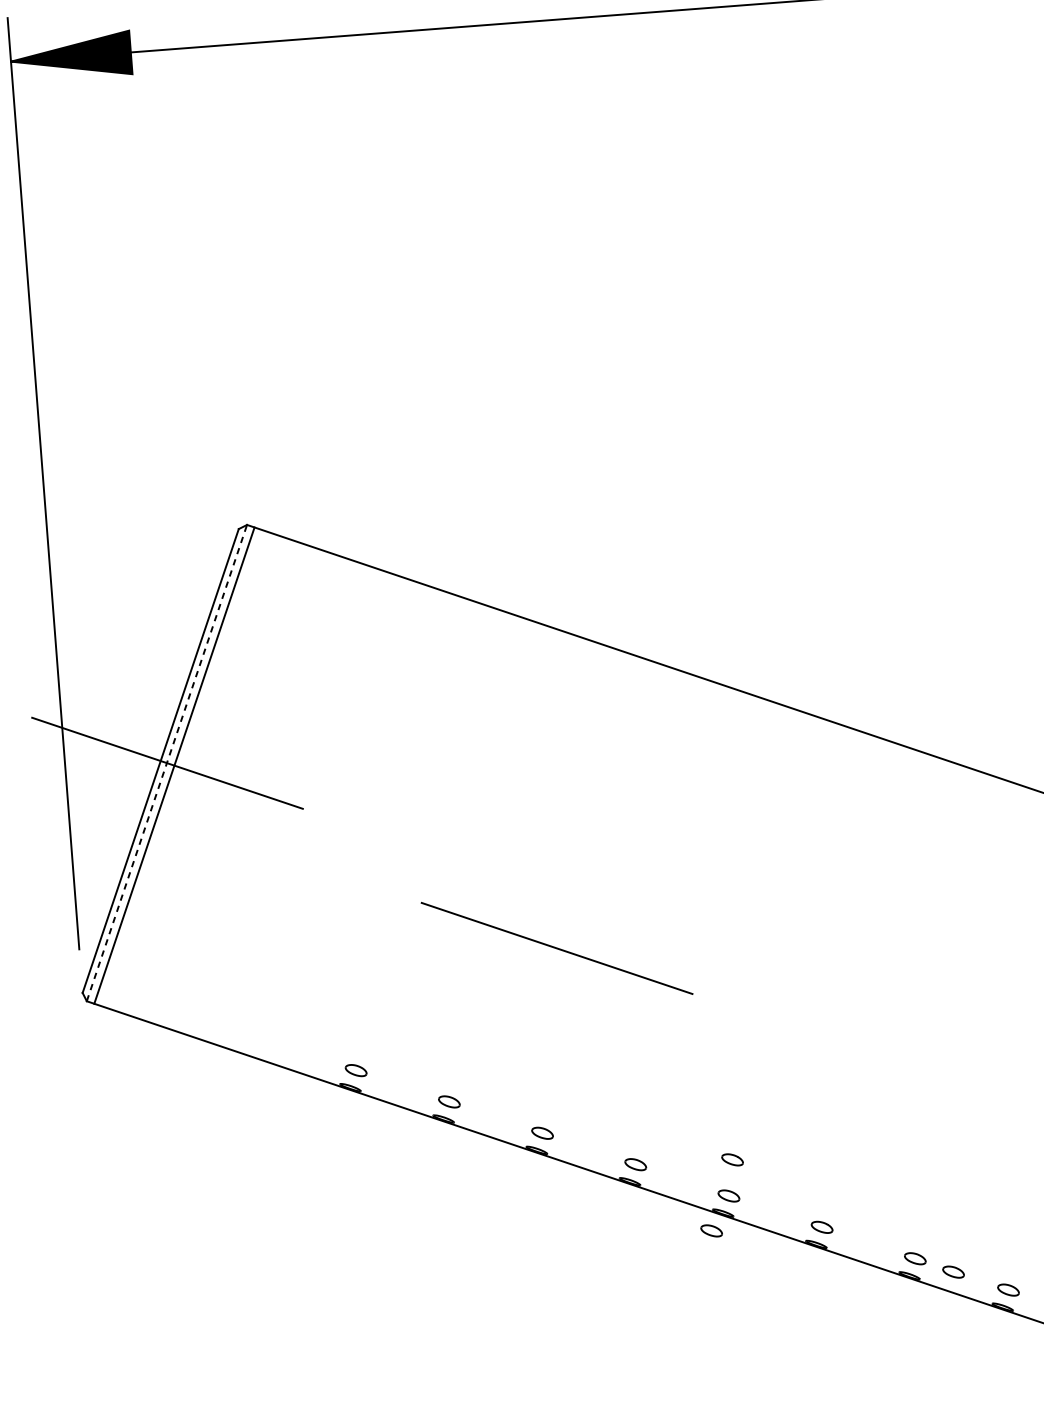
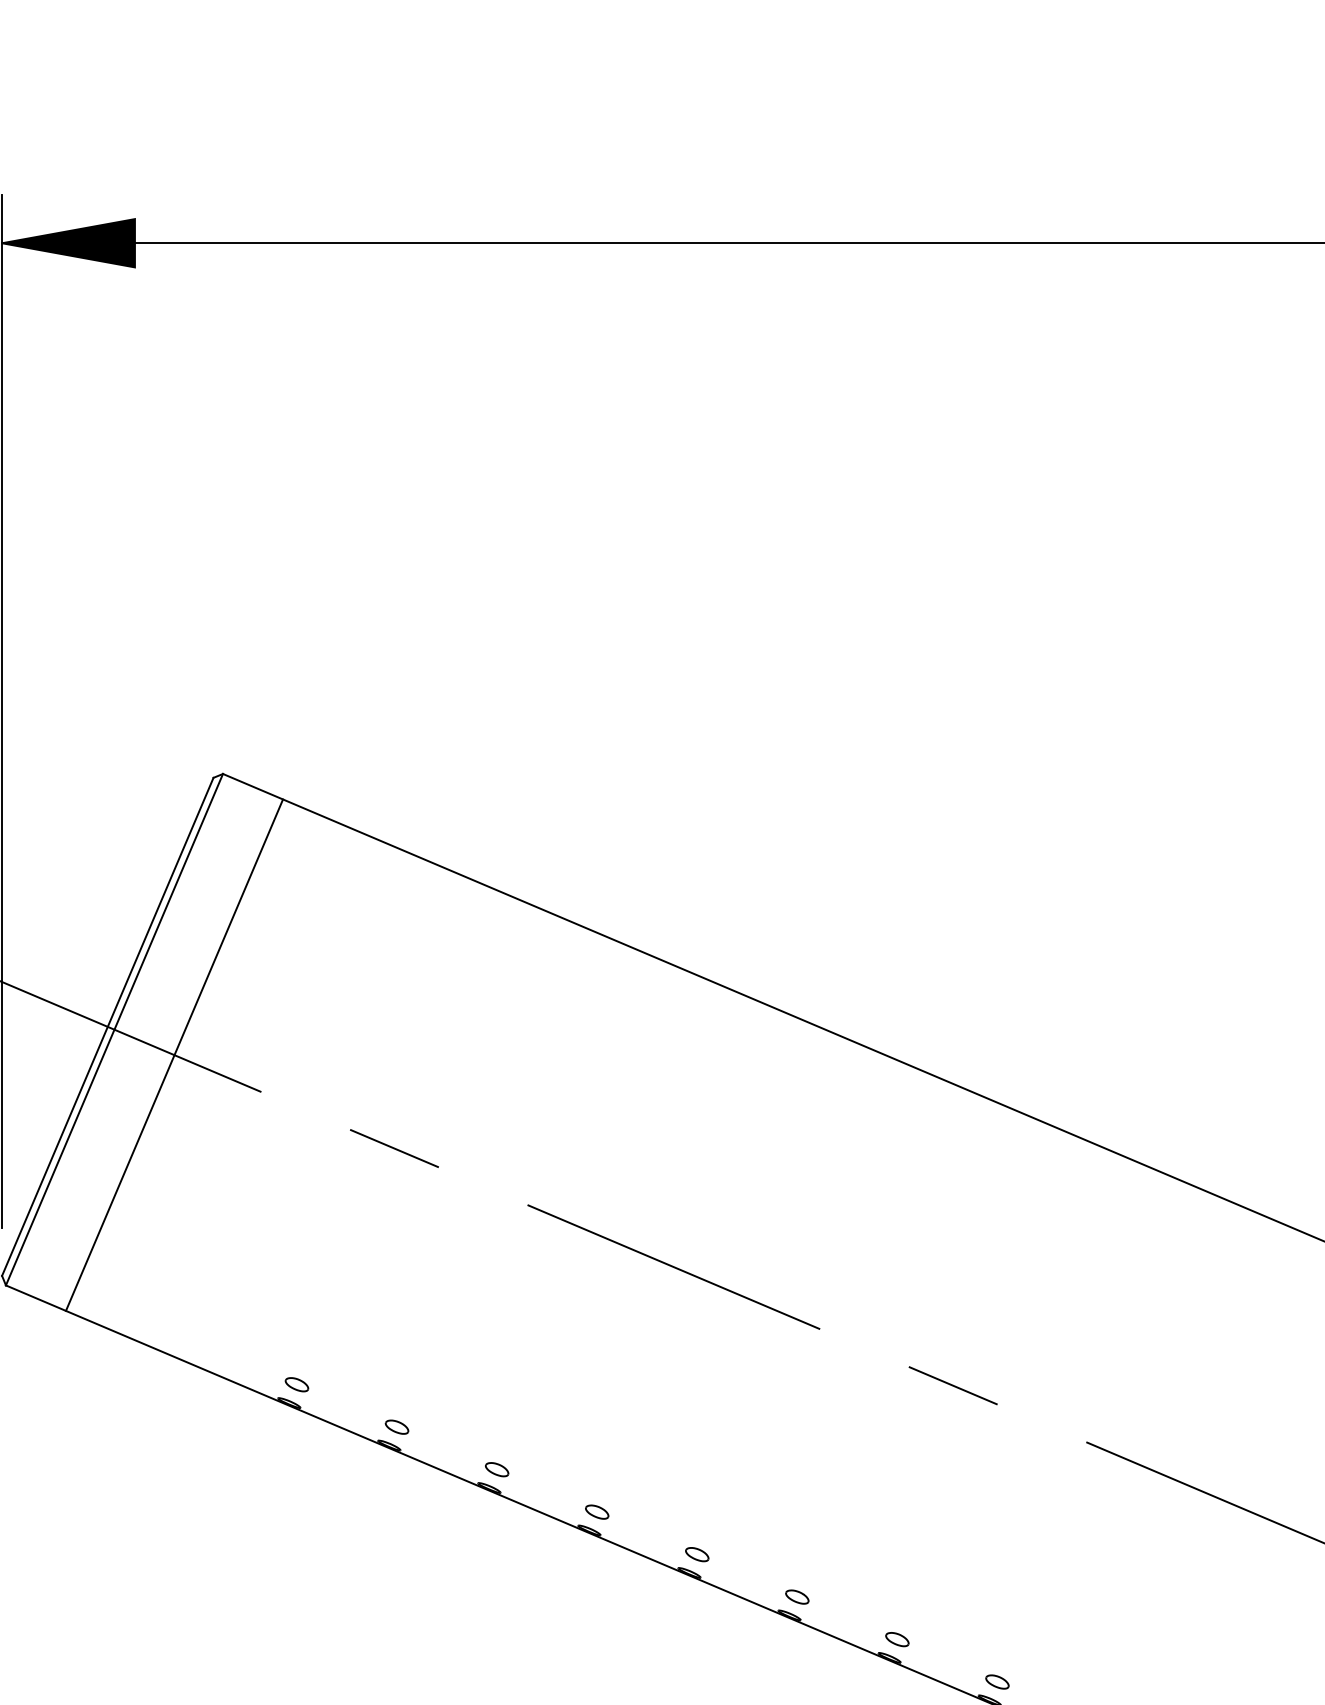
line: (166, 762) -> (114, 1029), dashed -> solid
line: (174, 765) -> (174, 1054), moved
line: (427, 850) -> (394, 1148), added
line: (556, 947) -> (673, 1266), moved
line: (947, 1025) -> (952, 1385), added
part: (732, 1159) -> (704, 1514), removed
part: (711, 1230) -> (675, 1591), removed
part: (953, 1272) -> (938, 1657), removed

